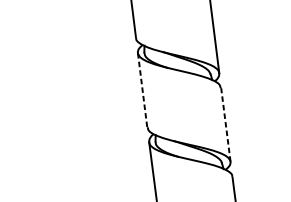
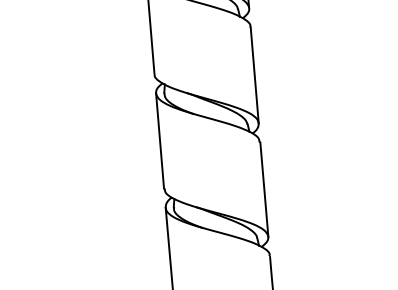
line: (142, 90) -> (160, 141), dashed -> solid
line: (225, 124) -> (264, 189), dashed -> solid

